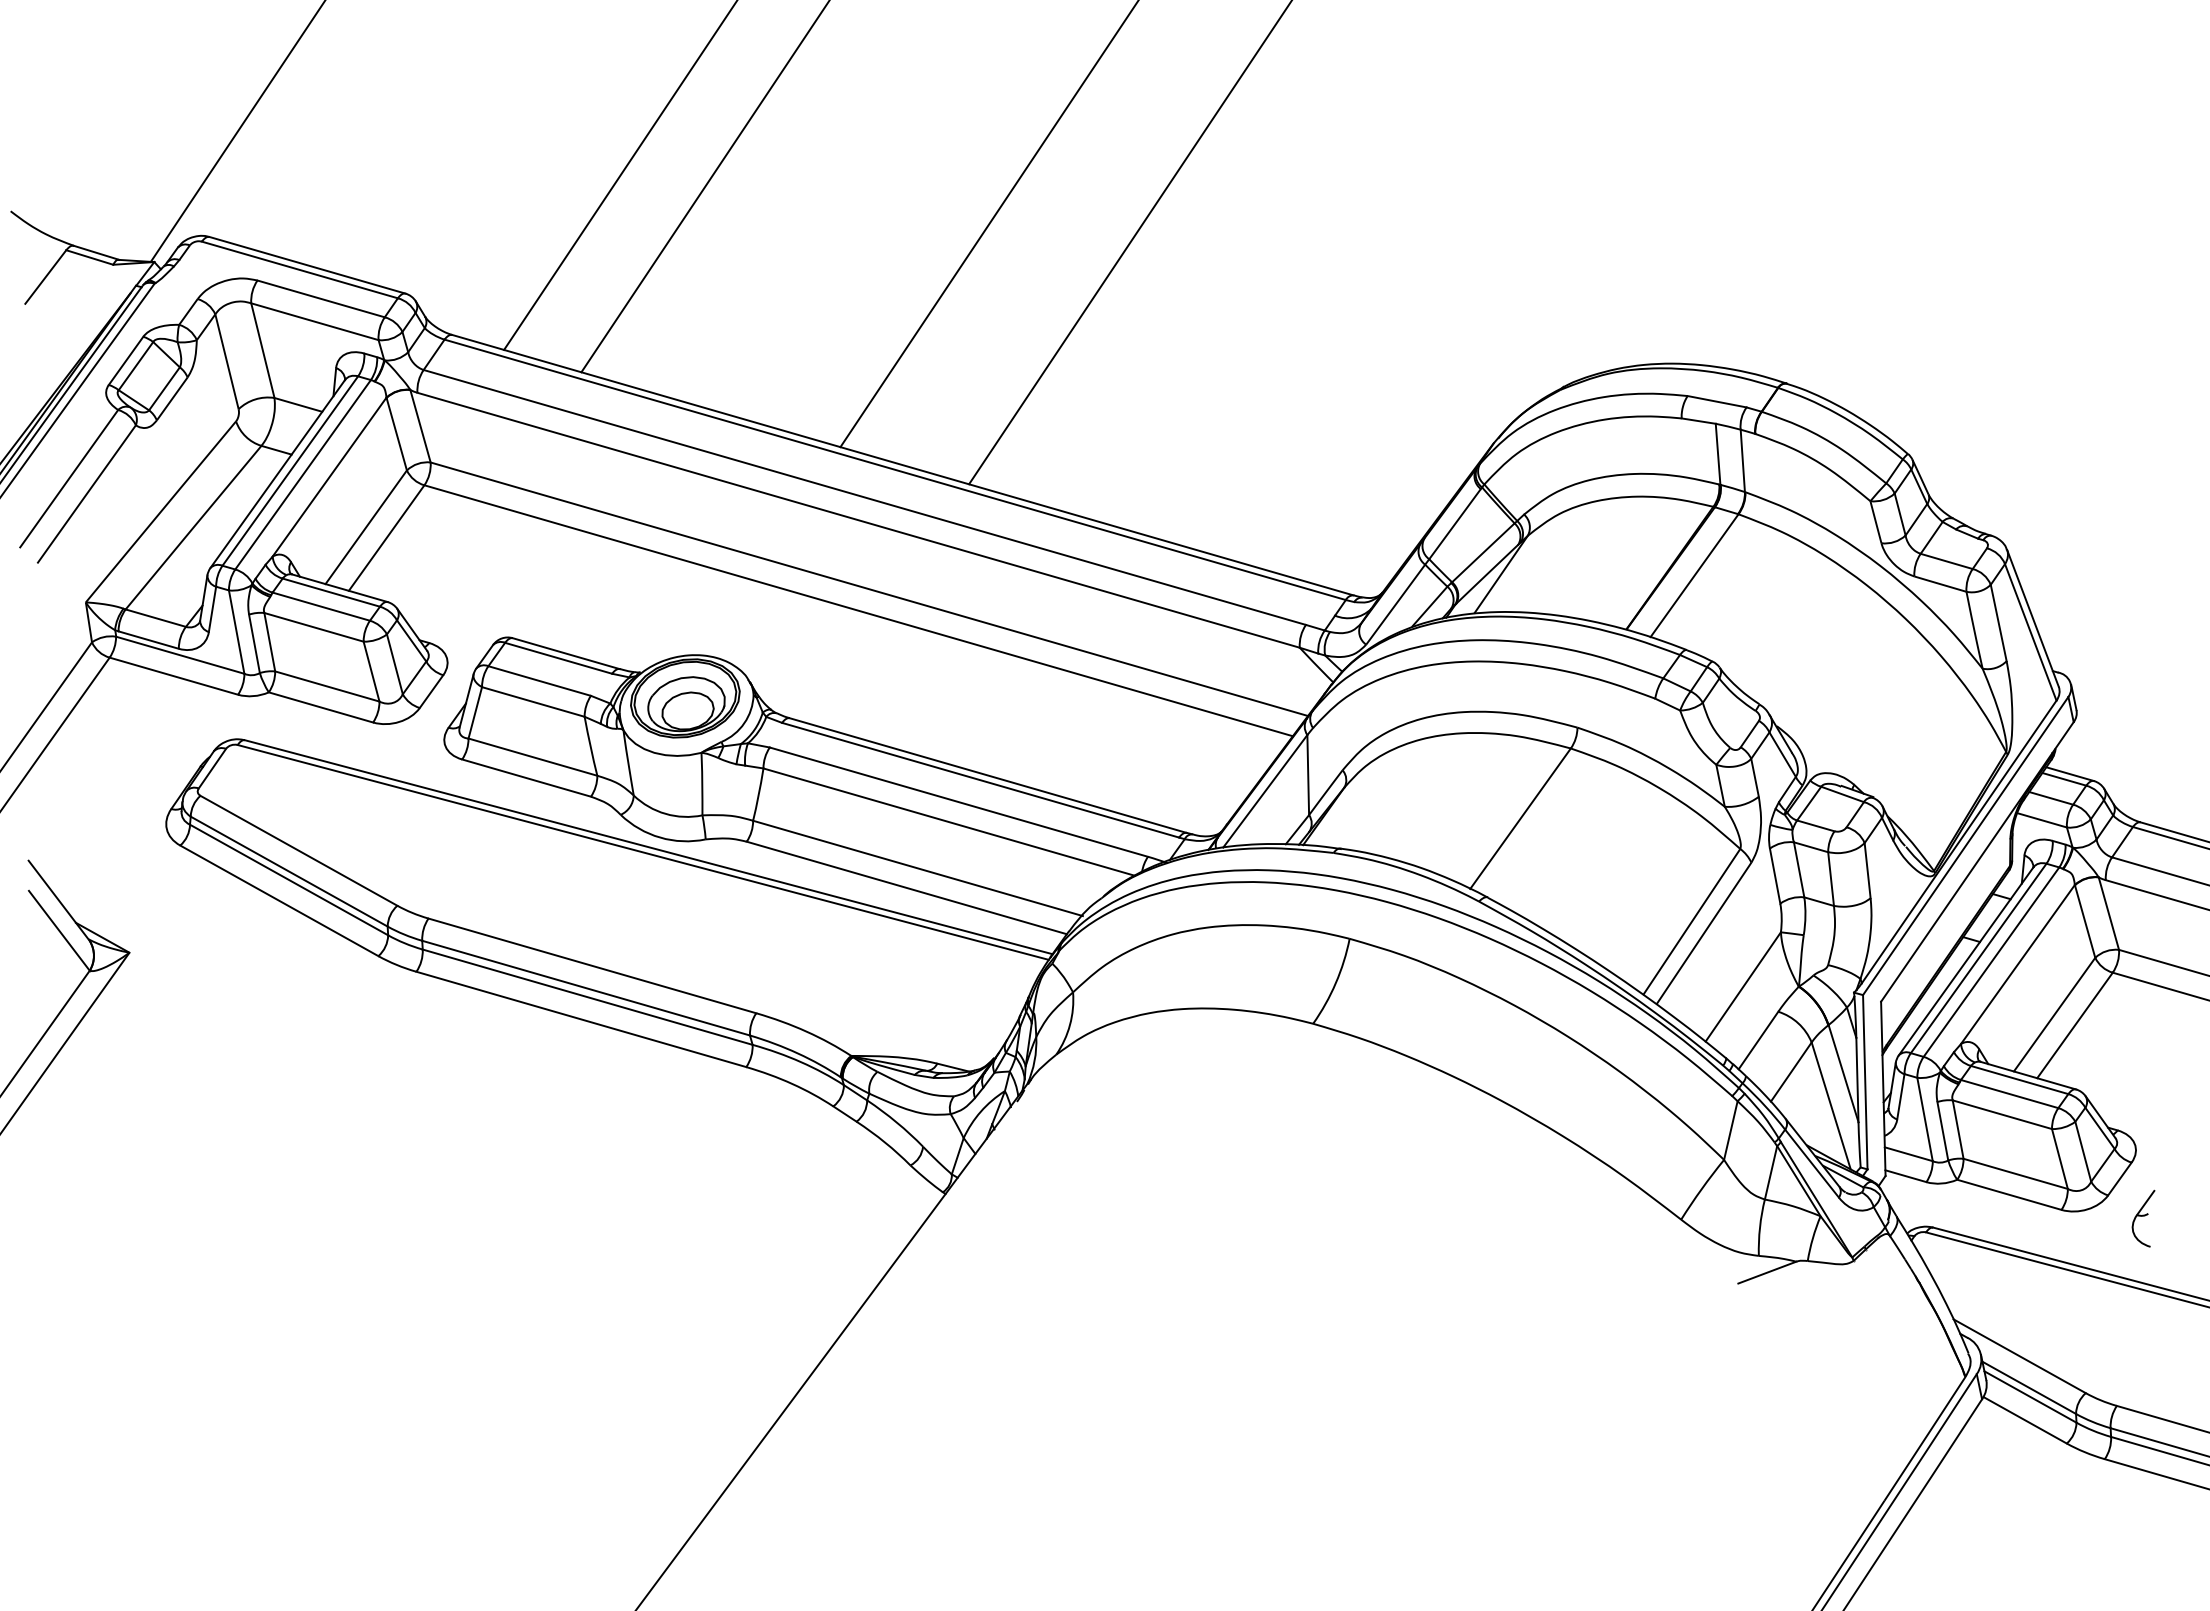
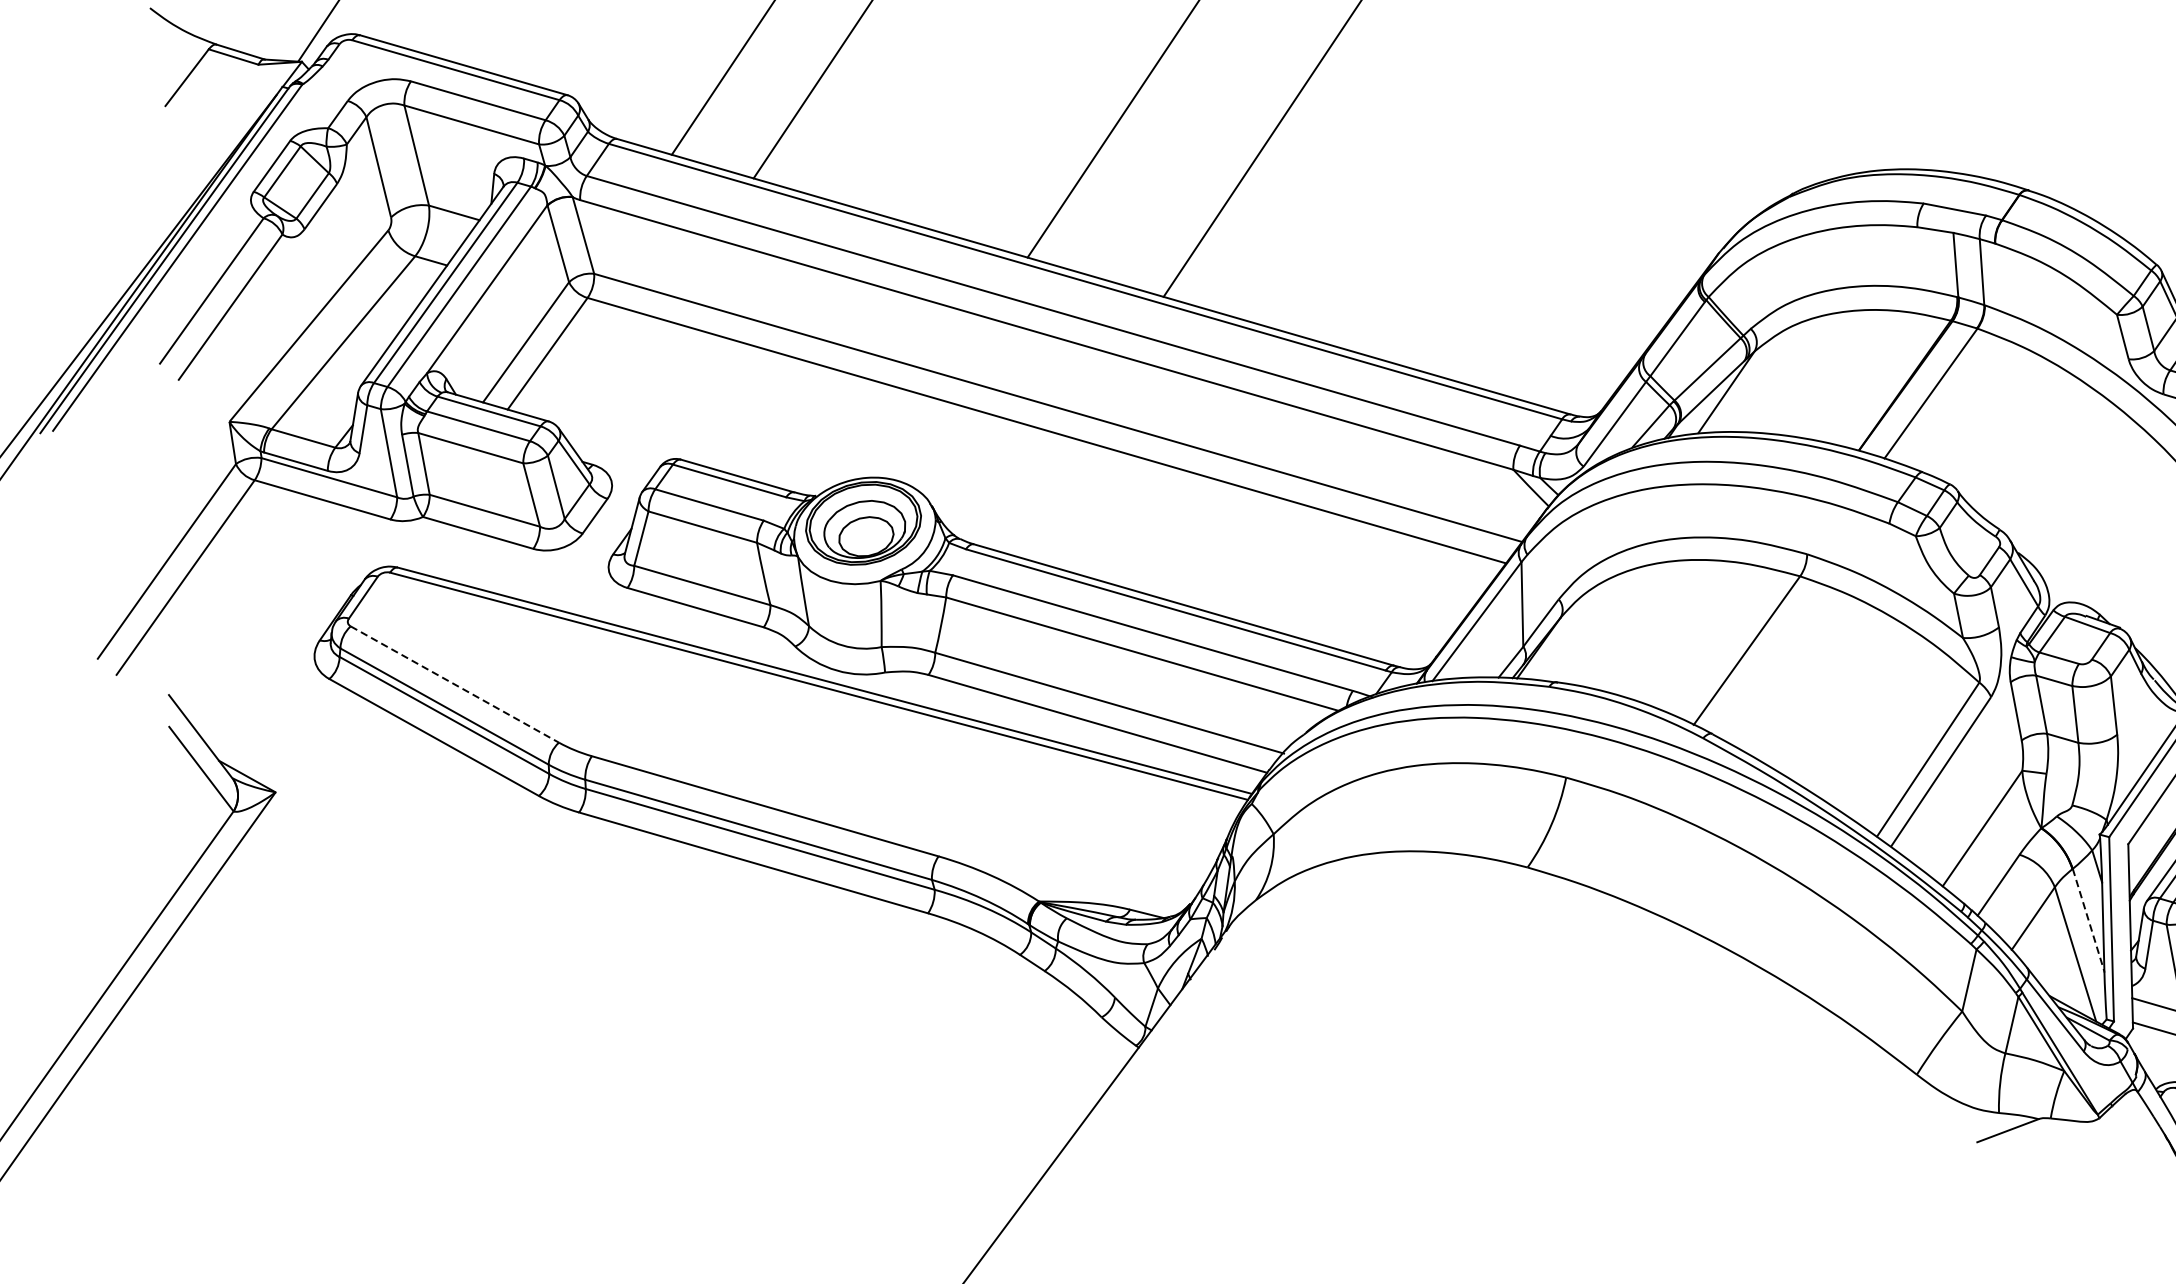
line: (298, 850) -> (454, 684), solid -> dashed
line: (1843, 1073) -> (2088, 920), solid -> dashed

